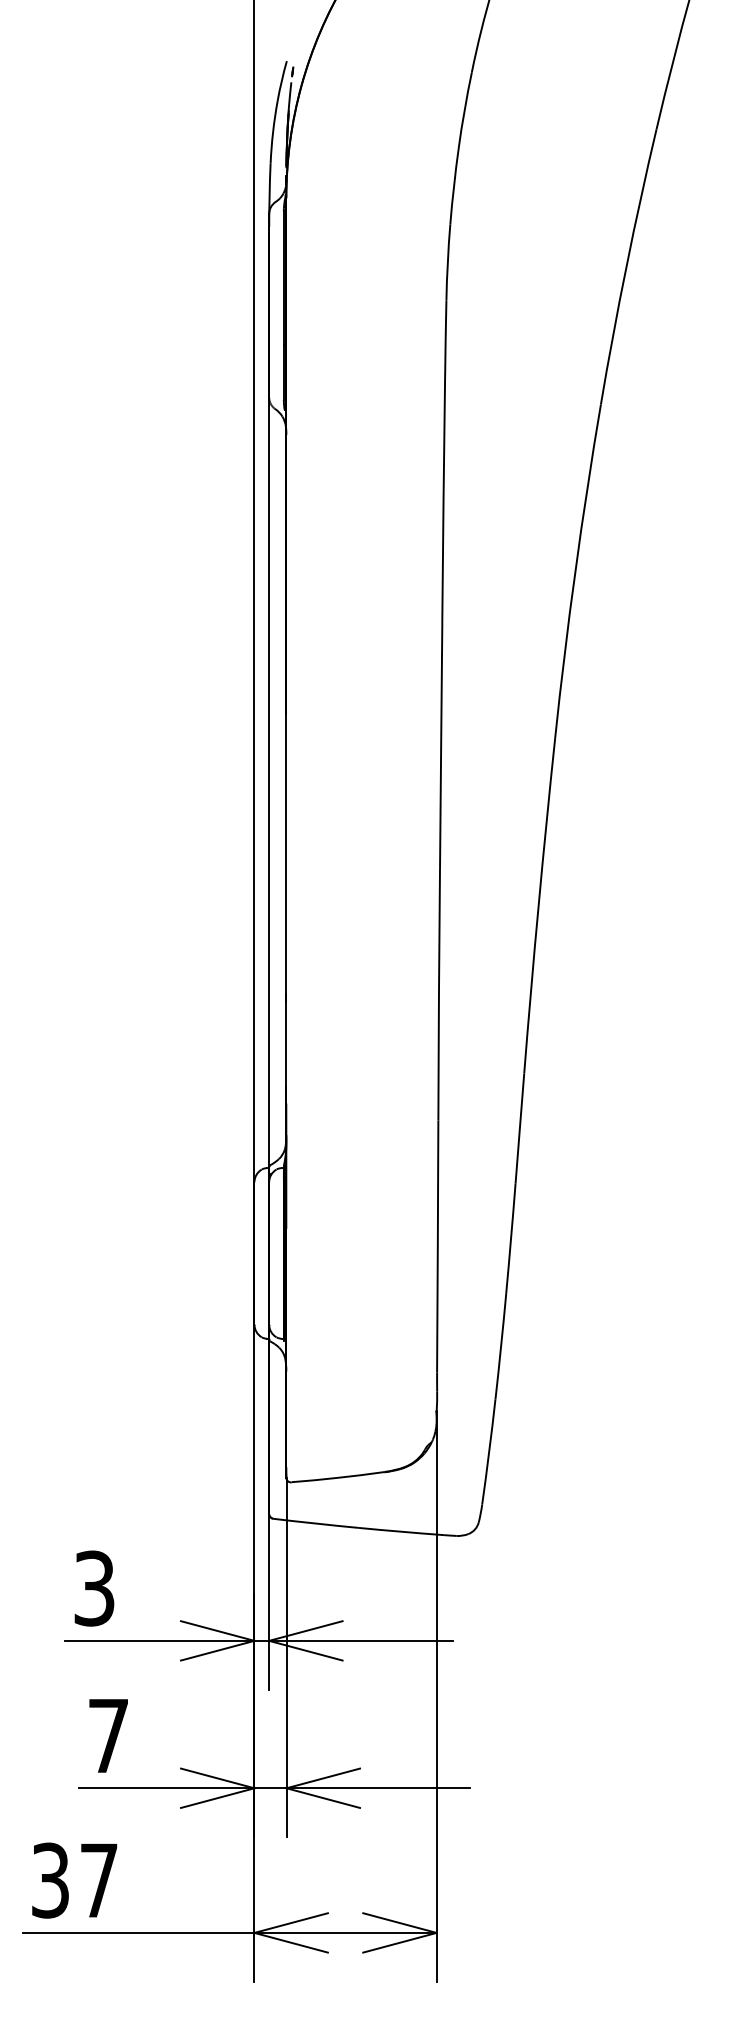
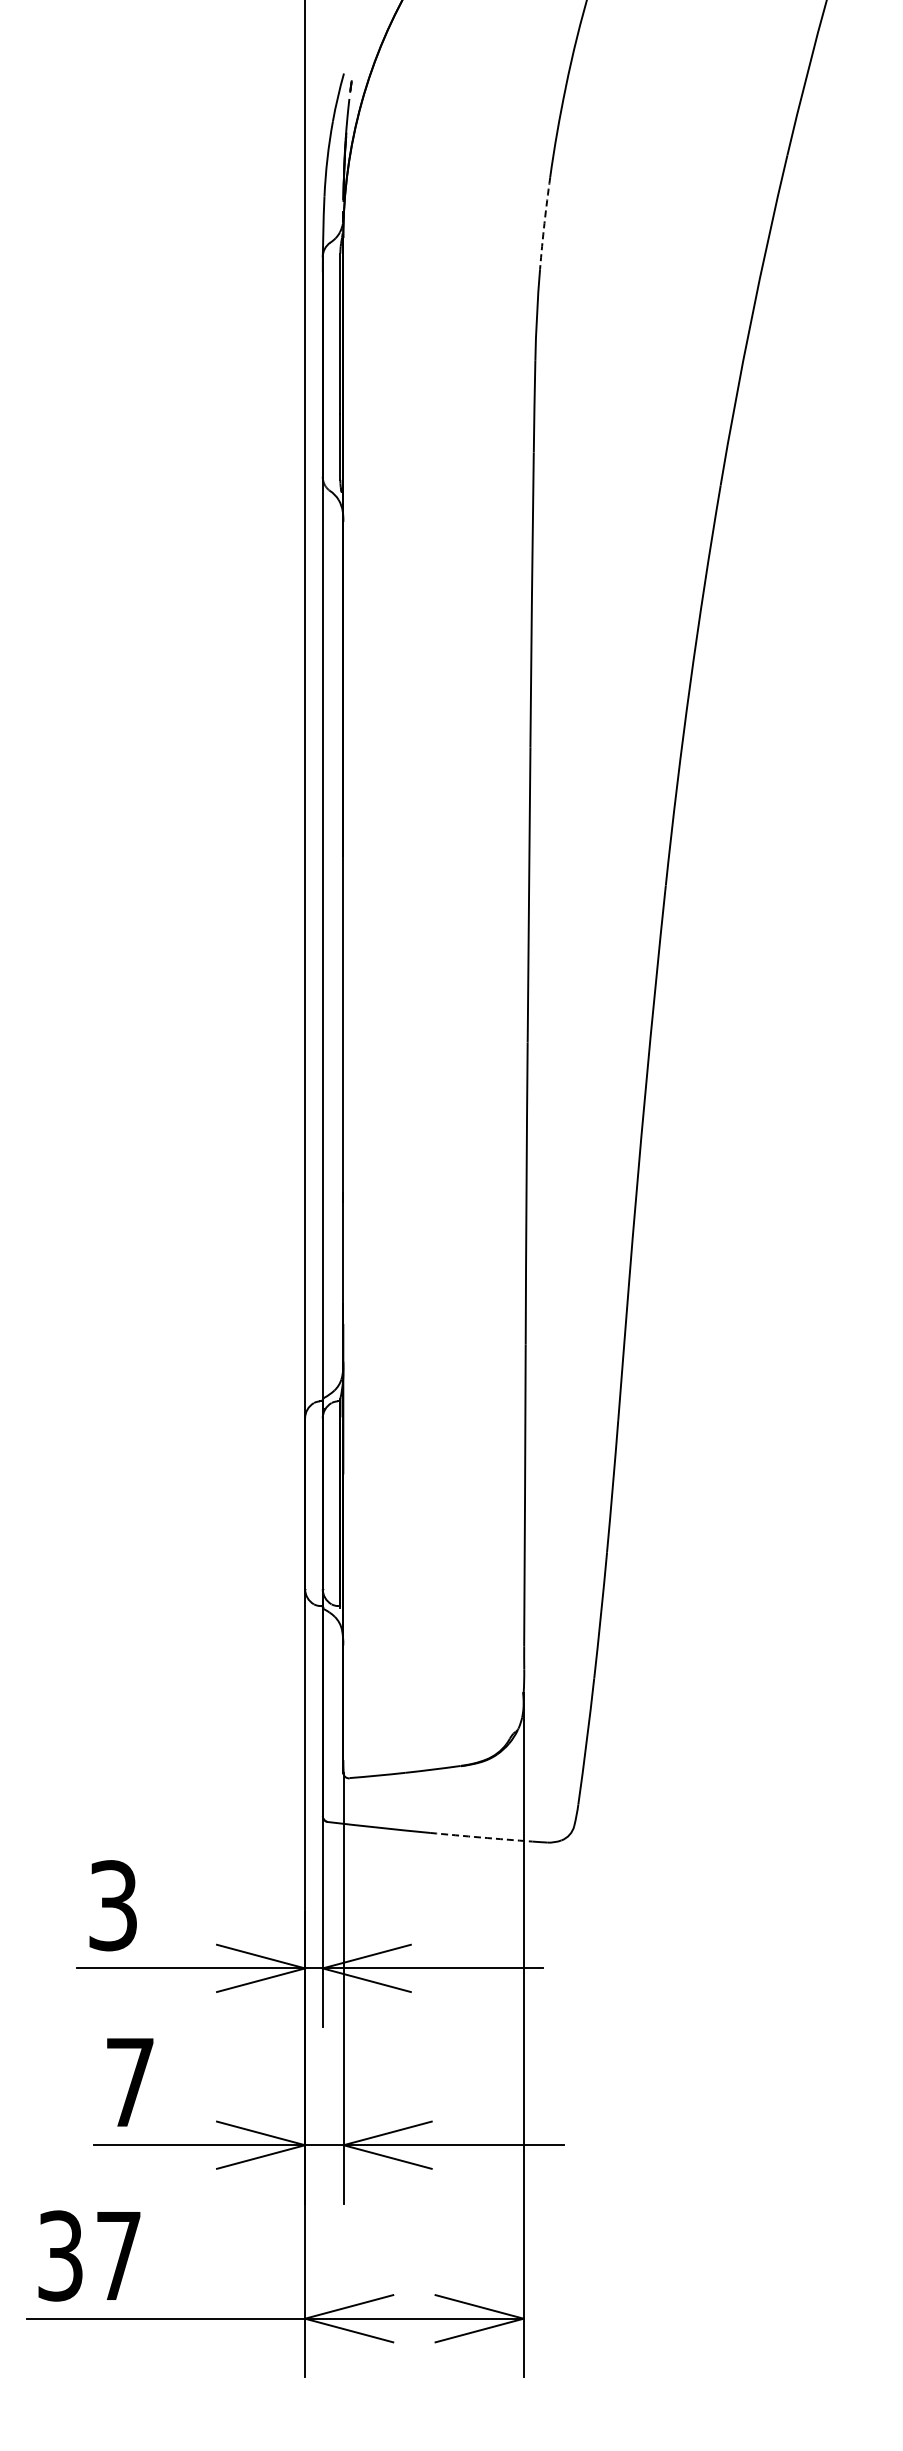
arc: (454, 186) -> (544, 223), solid -> dashed
arc: (401, 1531) -> (481, 1837), solid -> dashed

